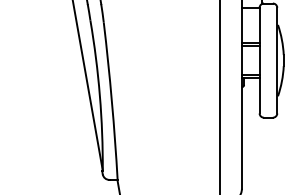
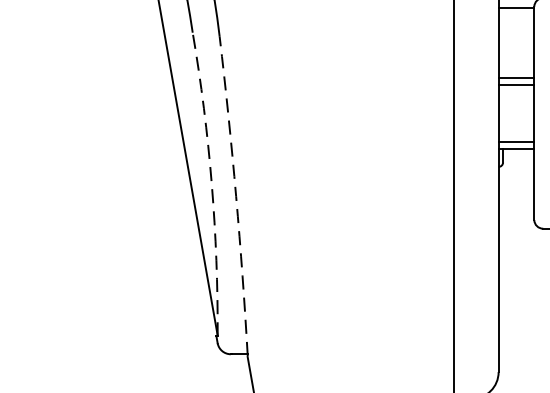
arc: (99, 95) -> (211, 183), solid -> dashed
arc: (111, 101) -> (235, 195), solid -> dashed

